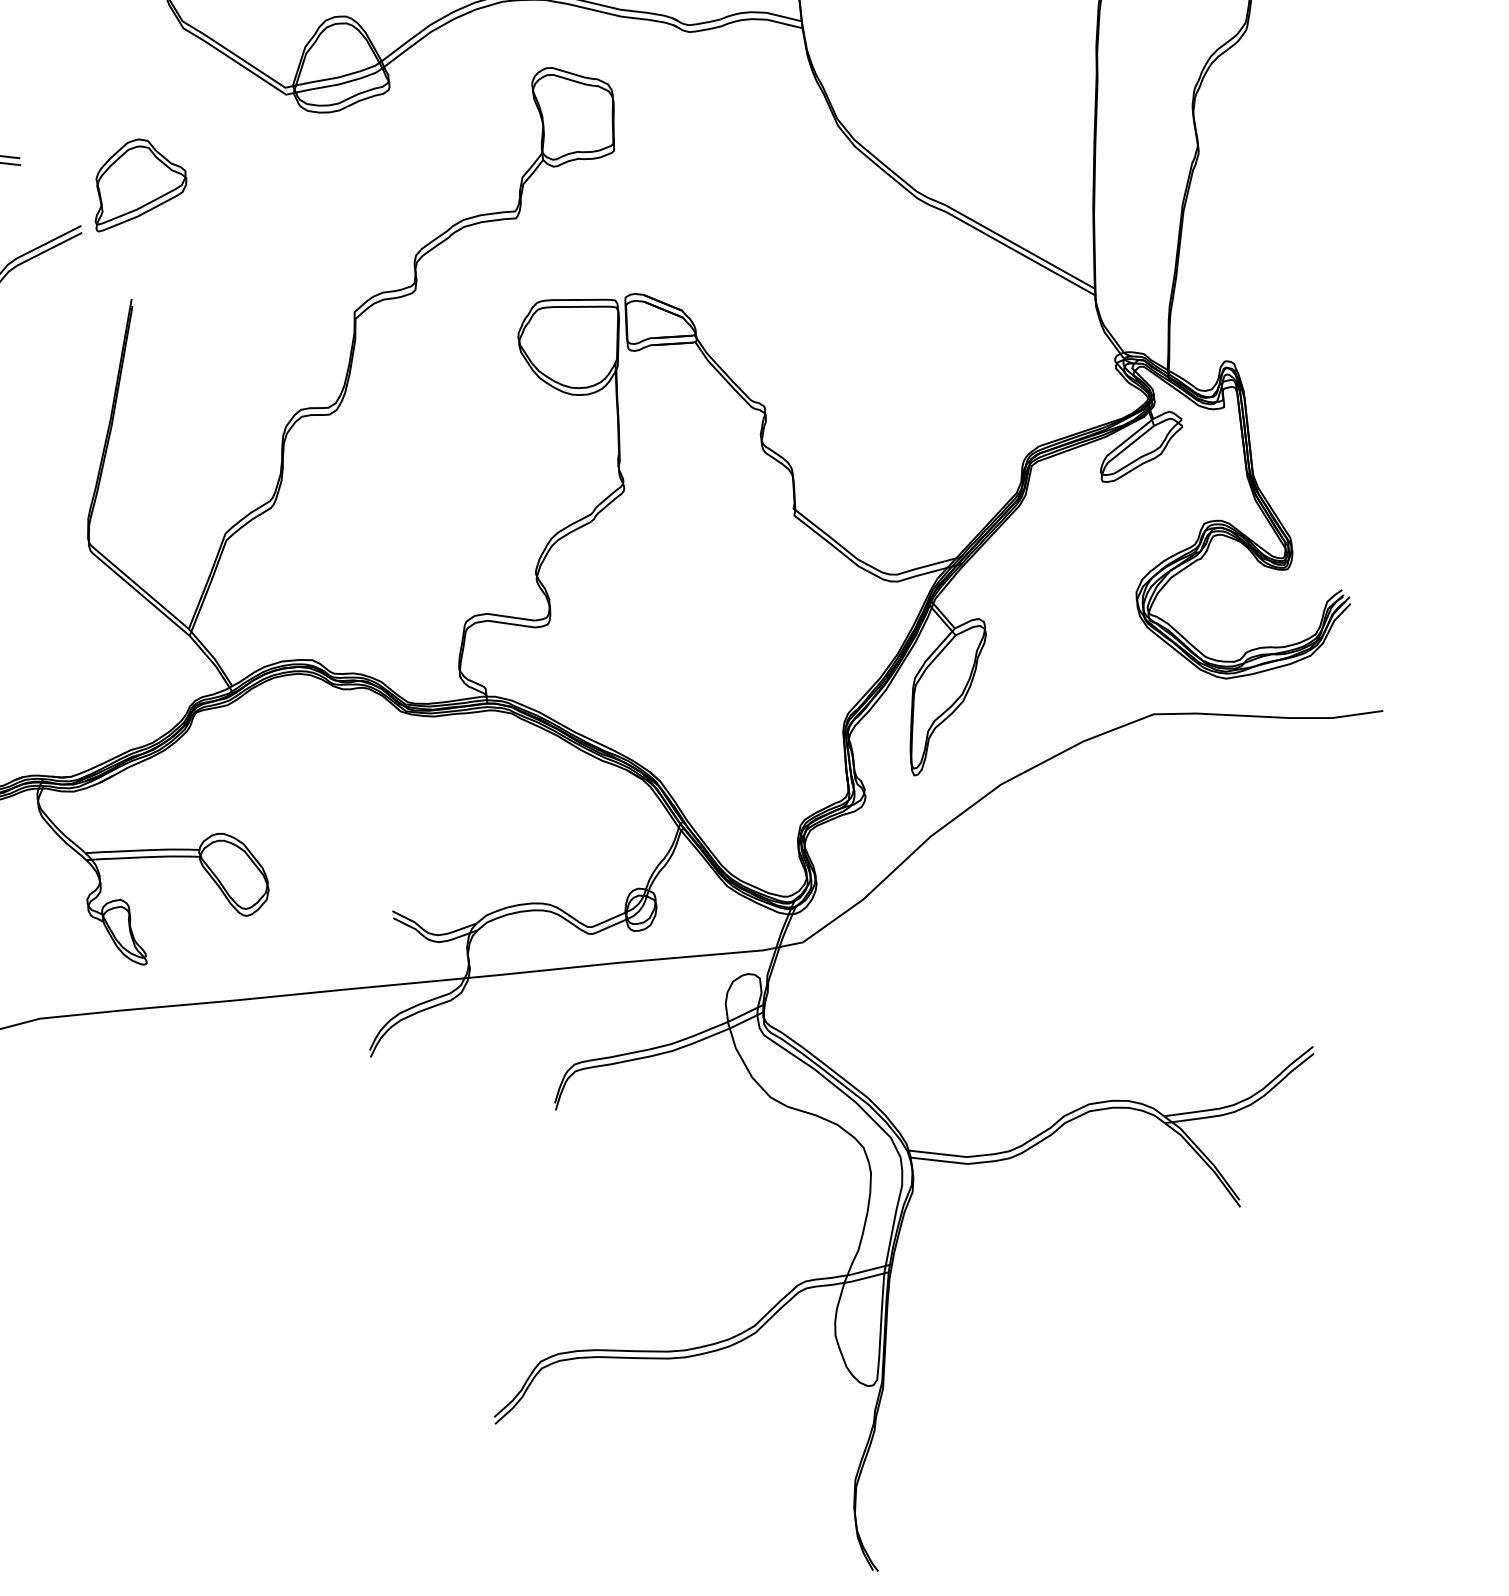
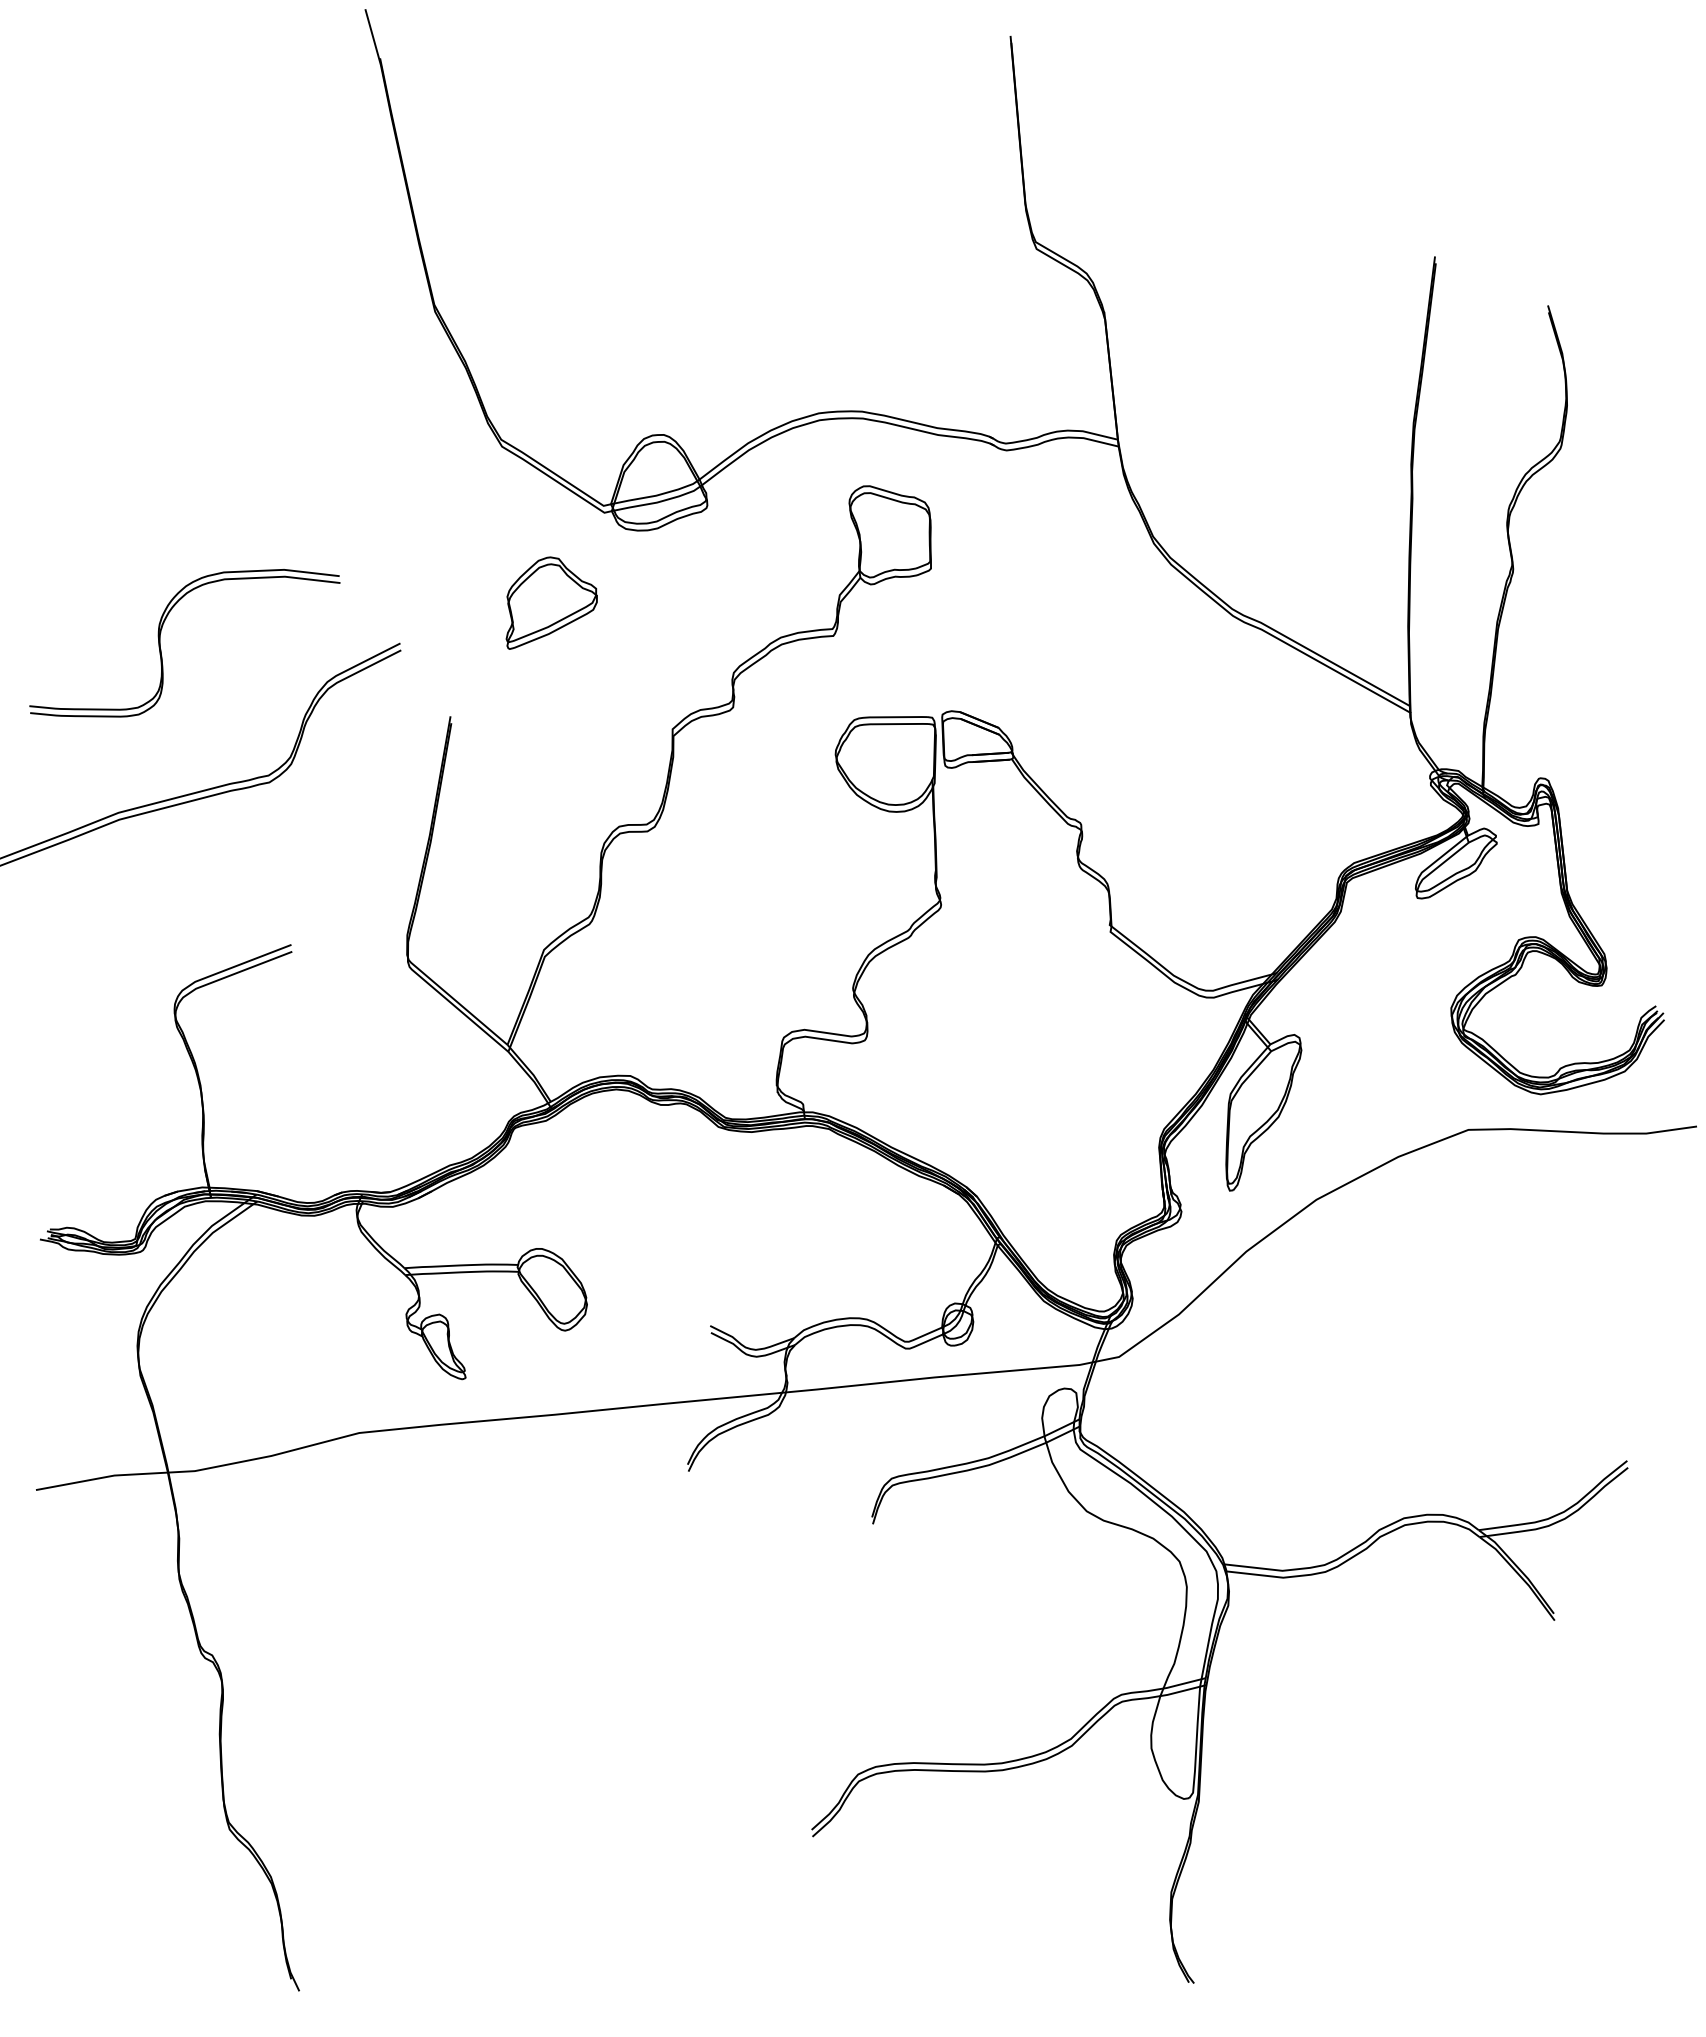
part: (140, 184) -> (551, 602), moved

